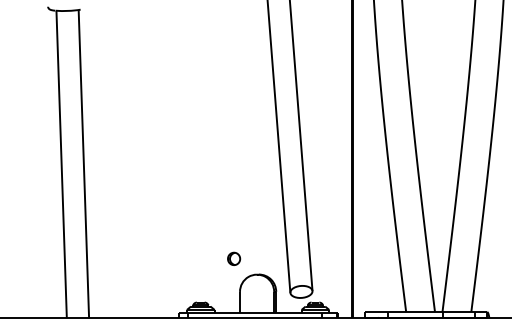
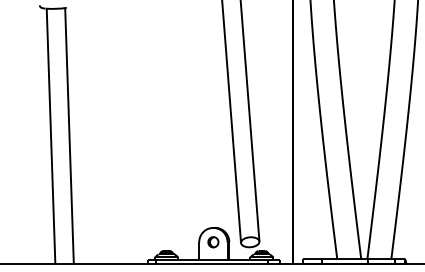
part: (234, 258) -> (213, 241), moved

